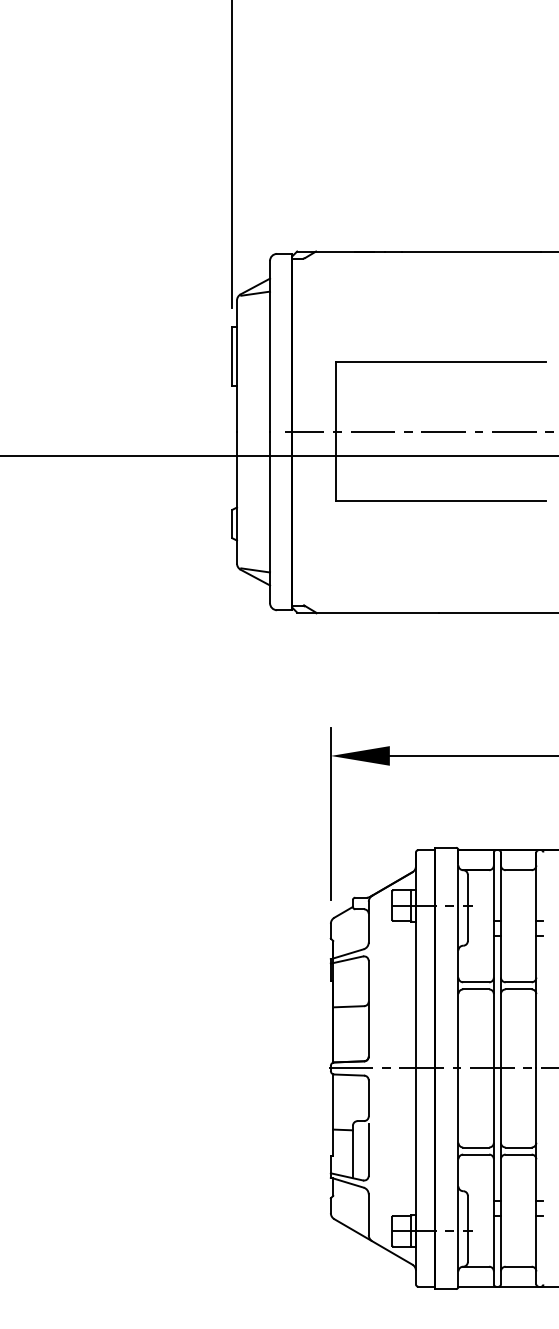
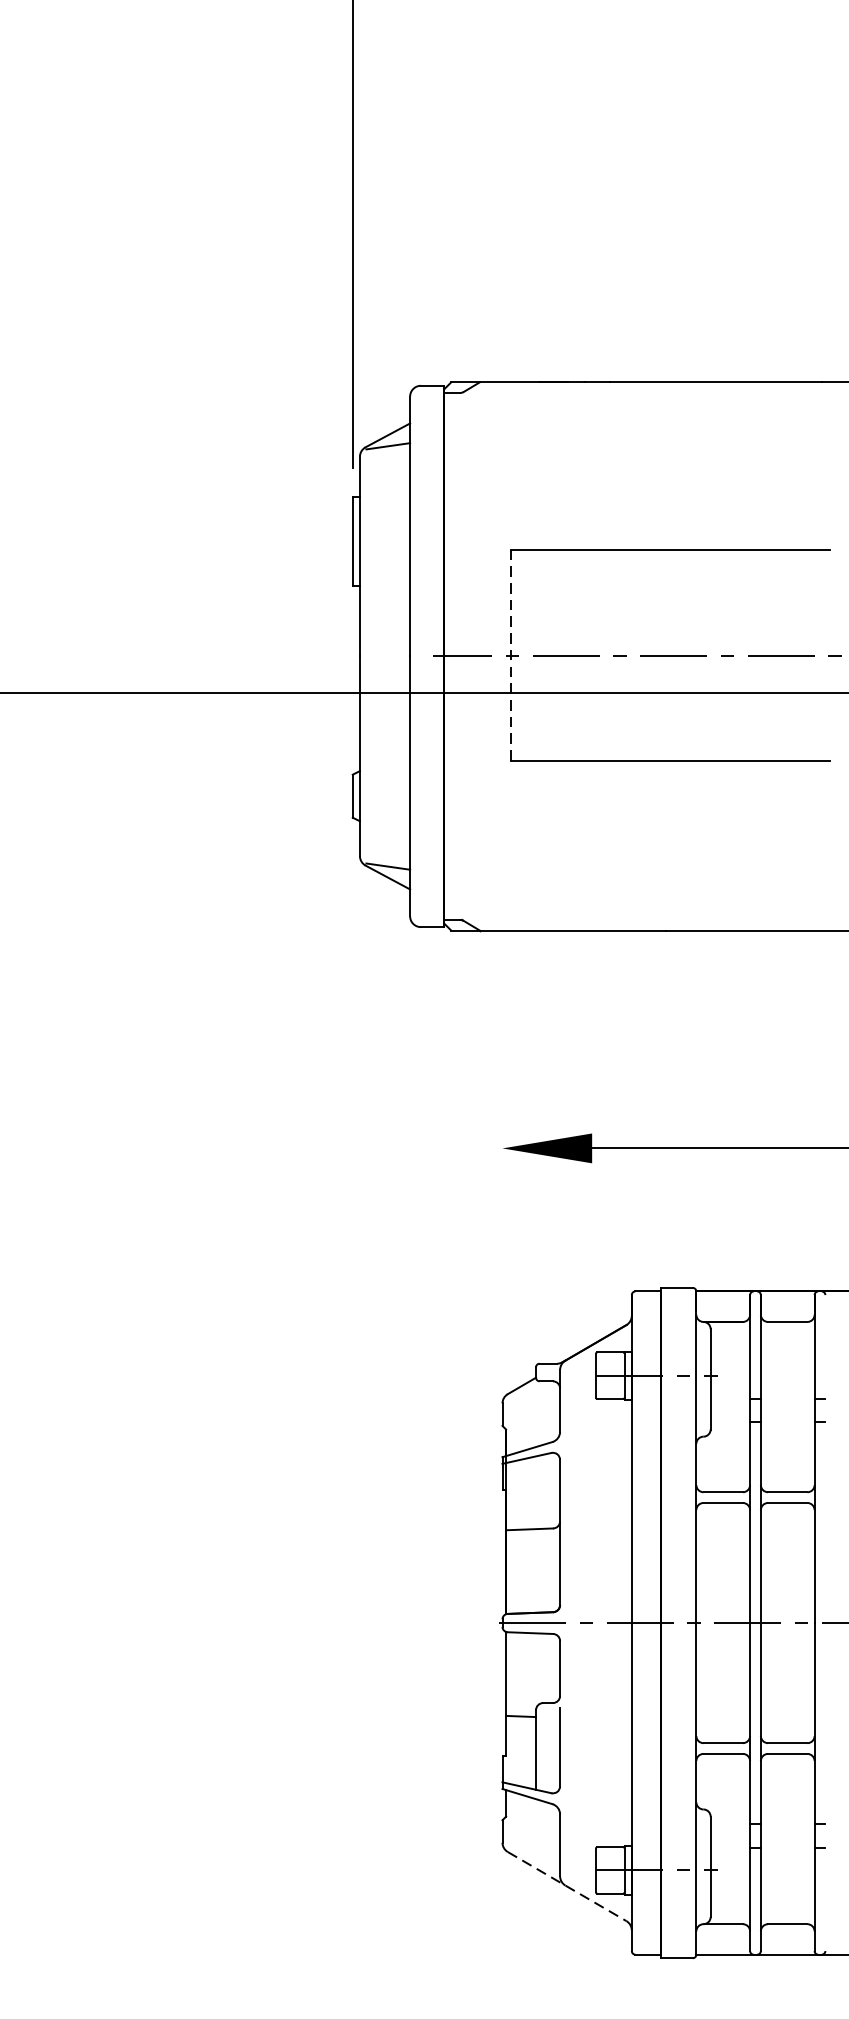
line: (336, 431) -> (511, 655), solid -> dashed
line: (330, 813) -> (501, 1235), removed
line: (373, 1242) -> (567, 1887), solid -> dashed

